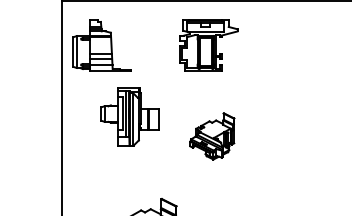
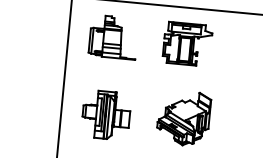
part: (101, 45) -> (113, 37), moved
part: (129, 116) -> (105, 115), moved
part: (211, 136) -> (183, 118), size x1.43

